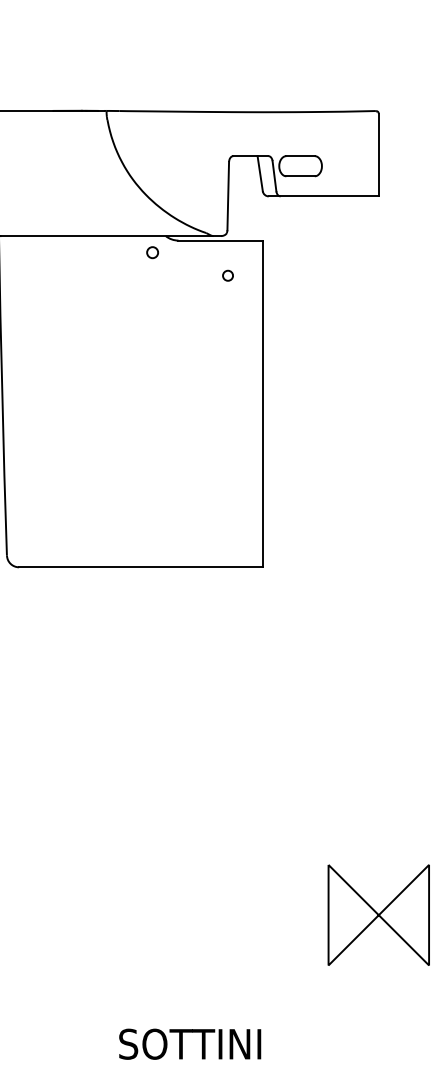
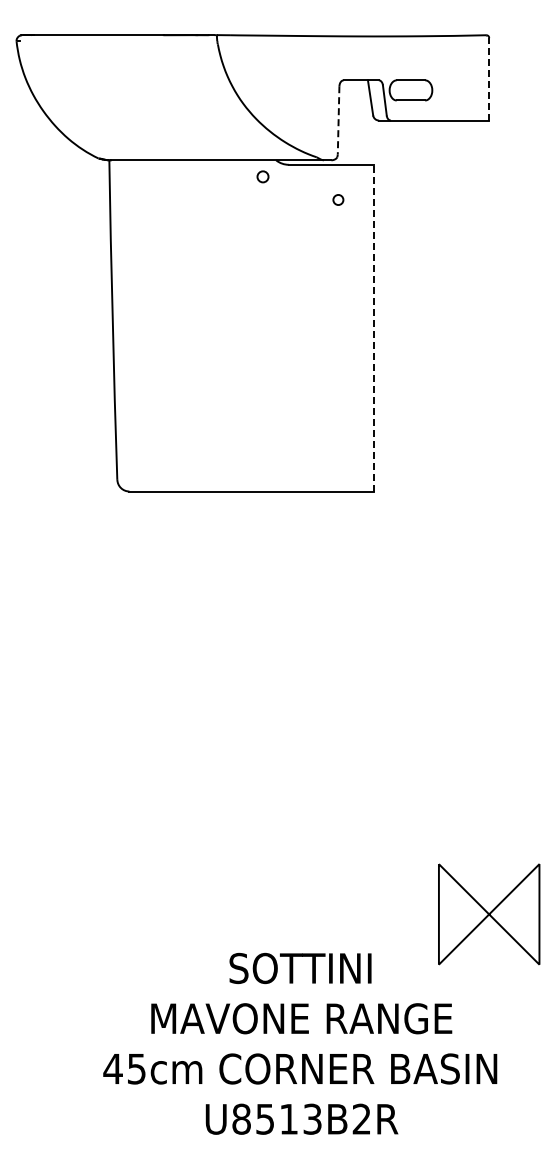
line: (379, 154) -> (489, 78), solid -> dashed
line: (228, 196) -> (338, 120), solid -> dashed
line: (263, 403) -> (373, 327), solid -> dashed
part: (379, 915) -> (489, 914), moved

